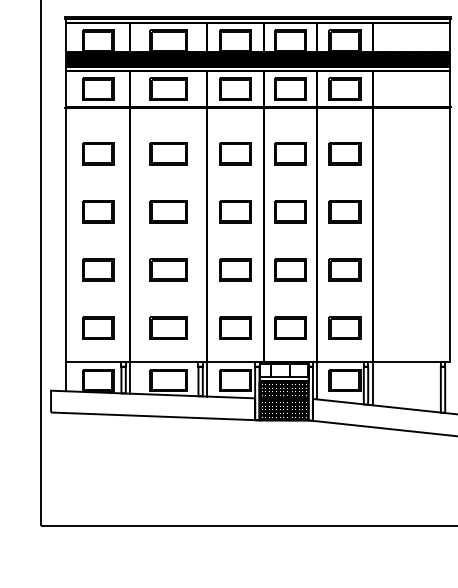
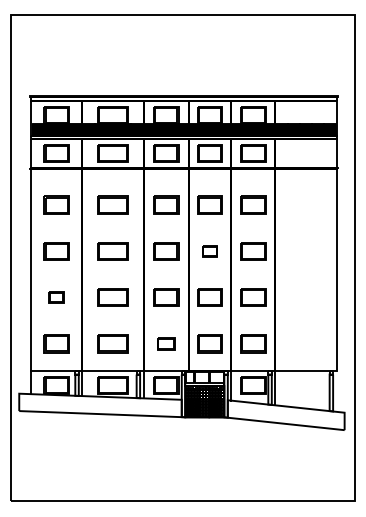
part: (289, 212) -> (209, 251), size x0.6
part: (97, 269) -> (56, 297), size x0.6
part: (235, 327) -> (166, 343), size x0.7

